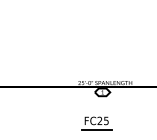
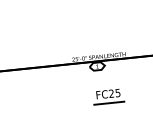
part: (96, 123) -> (108, 96), moved

